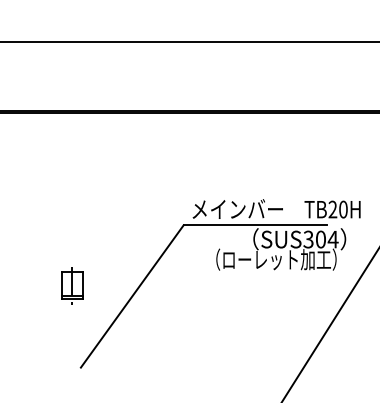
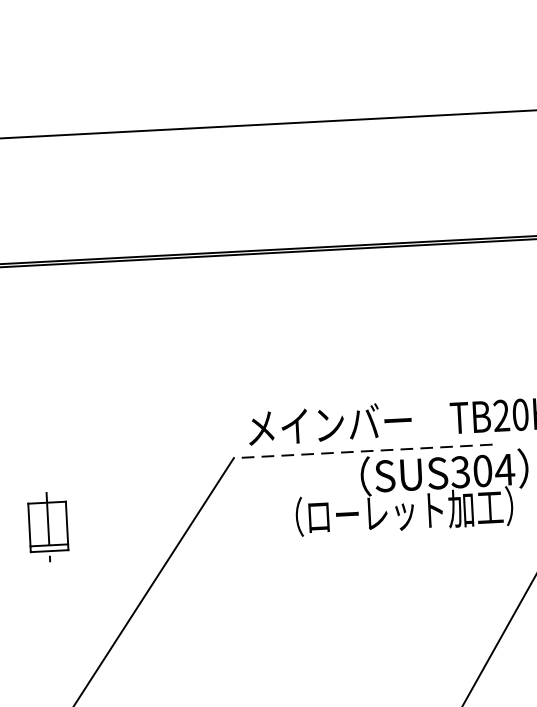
line: (255, 225) -> (363, 451), solid -> dashed
part: (72, 285) -> (48, 526), moved

